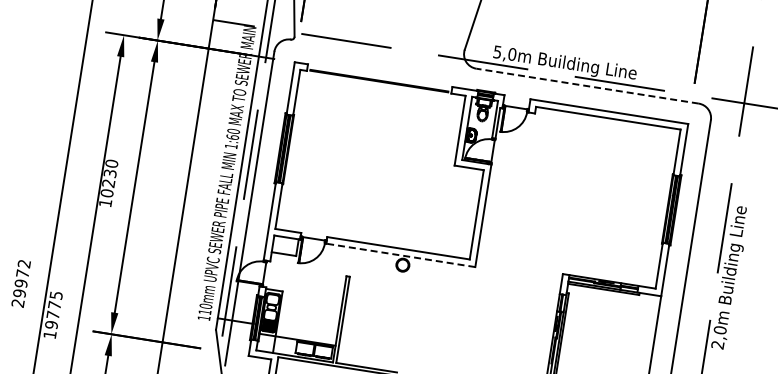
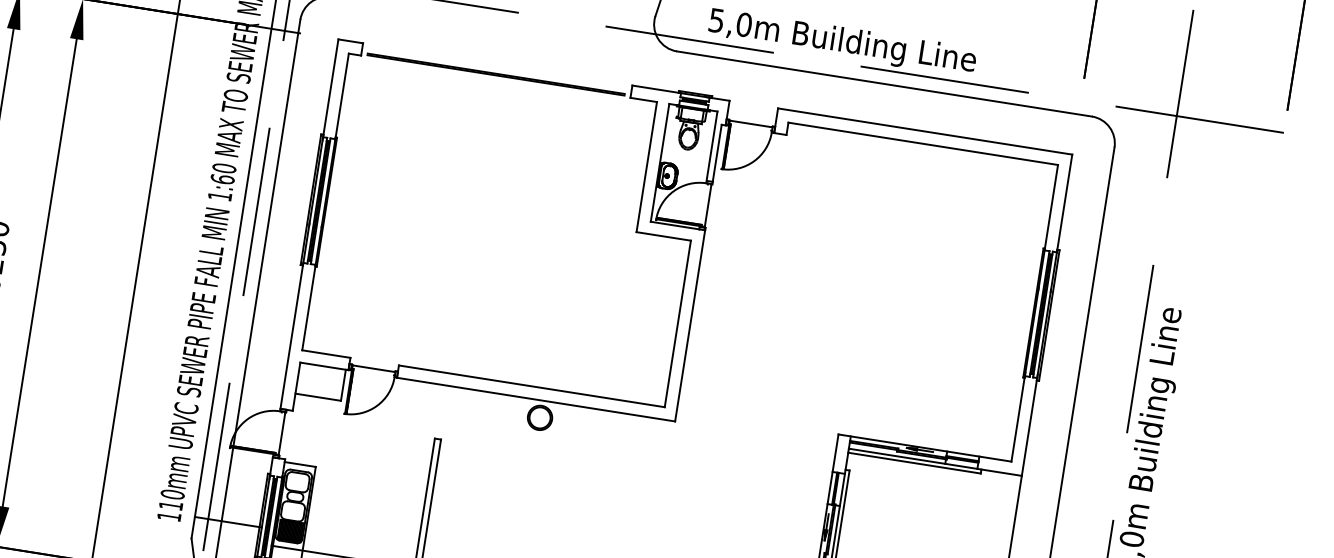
line: (587, 86) -> (884, 84), dashed -> solid
line: (400, 255) -> (535, 399), dashed -> solid

